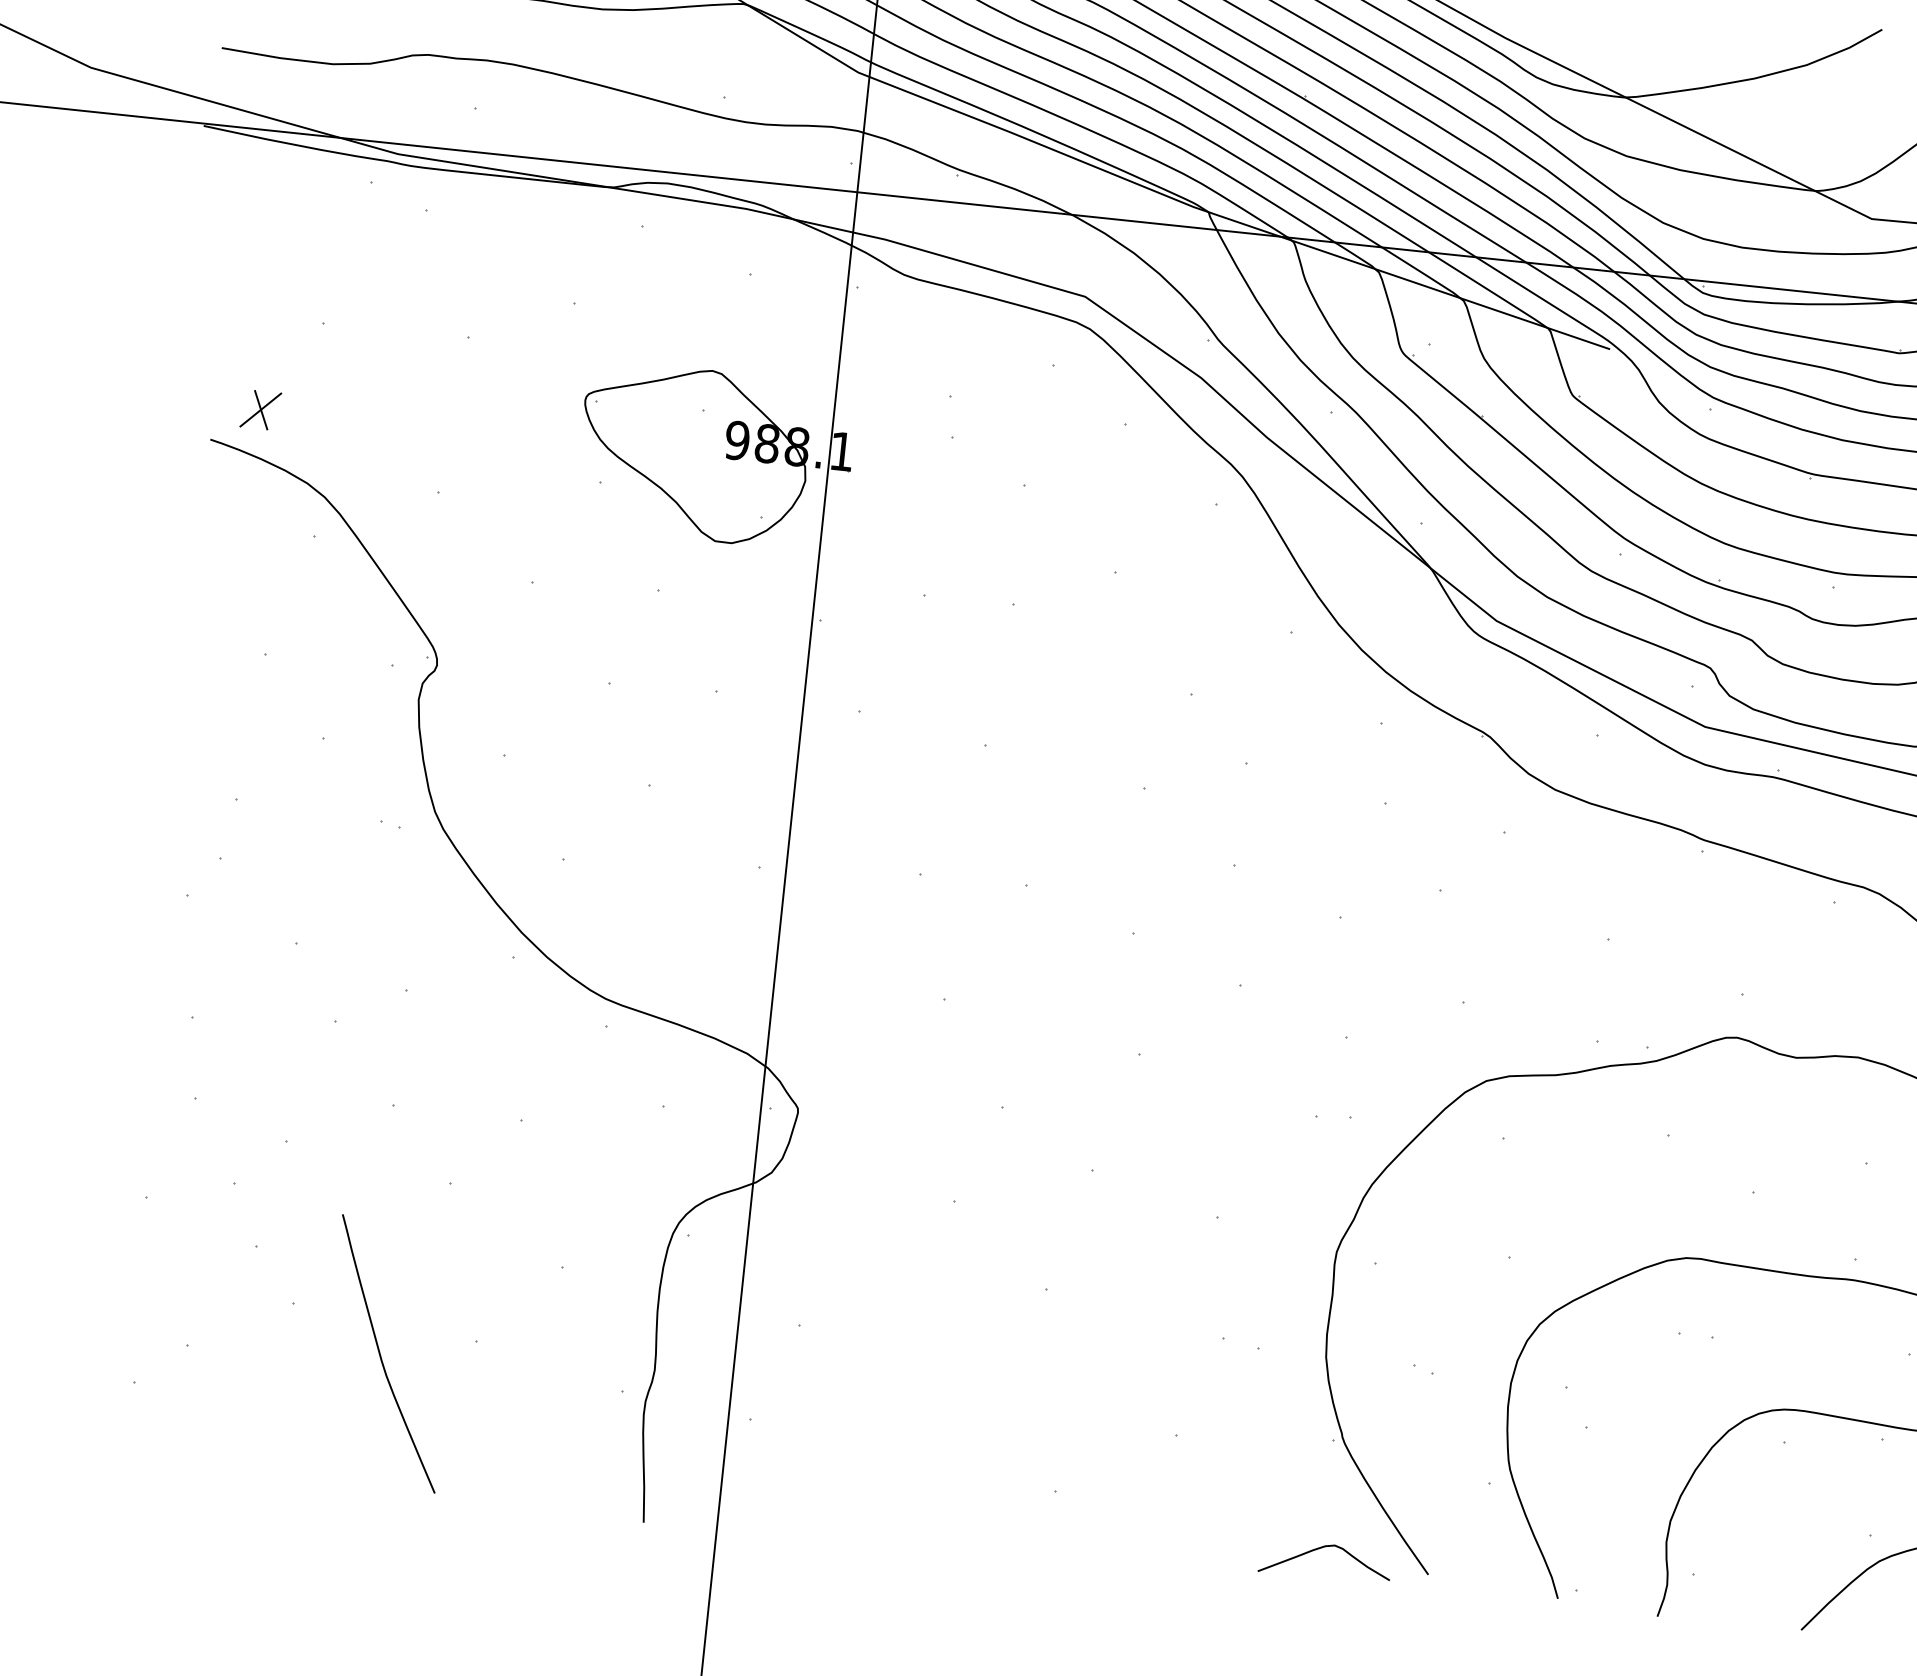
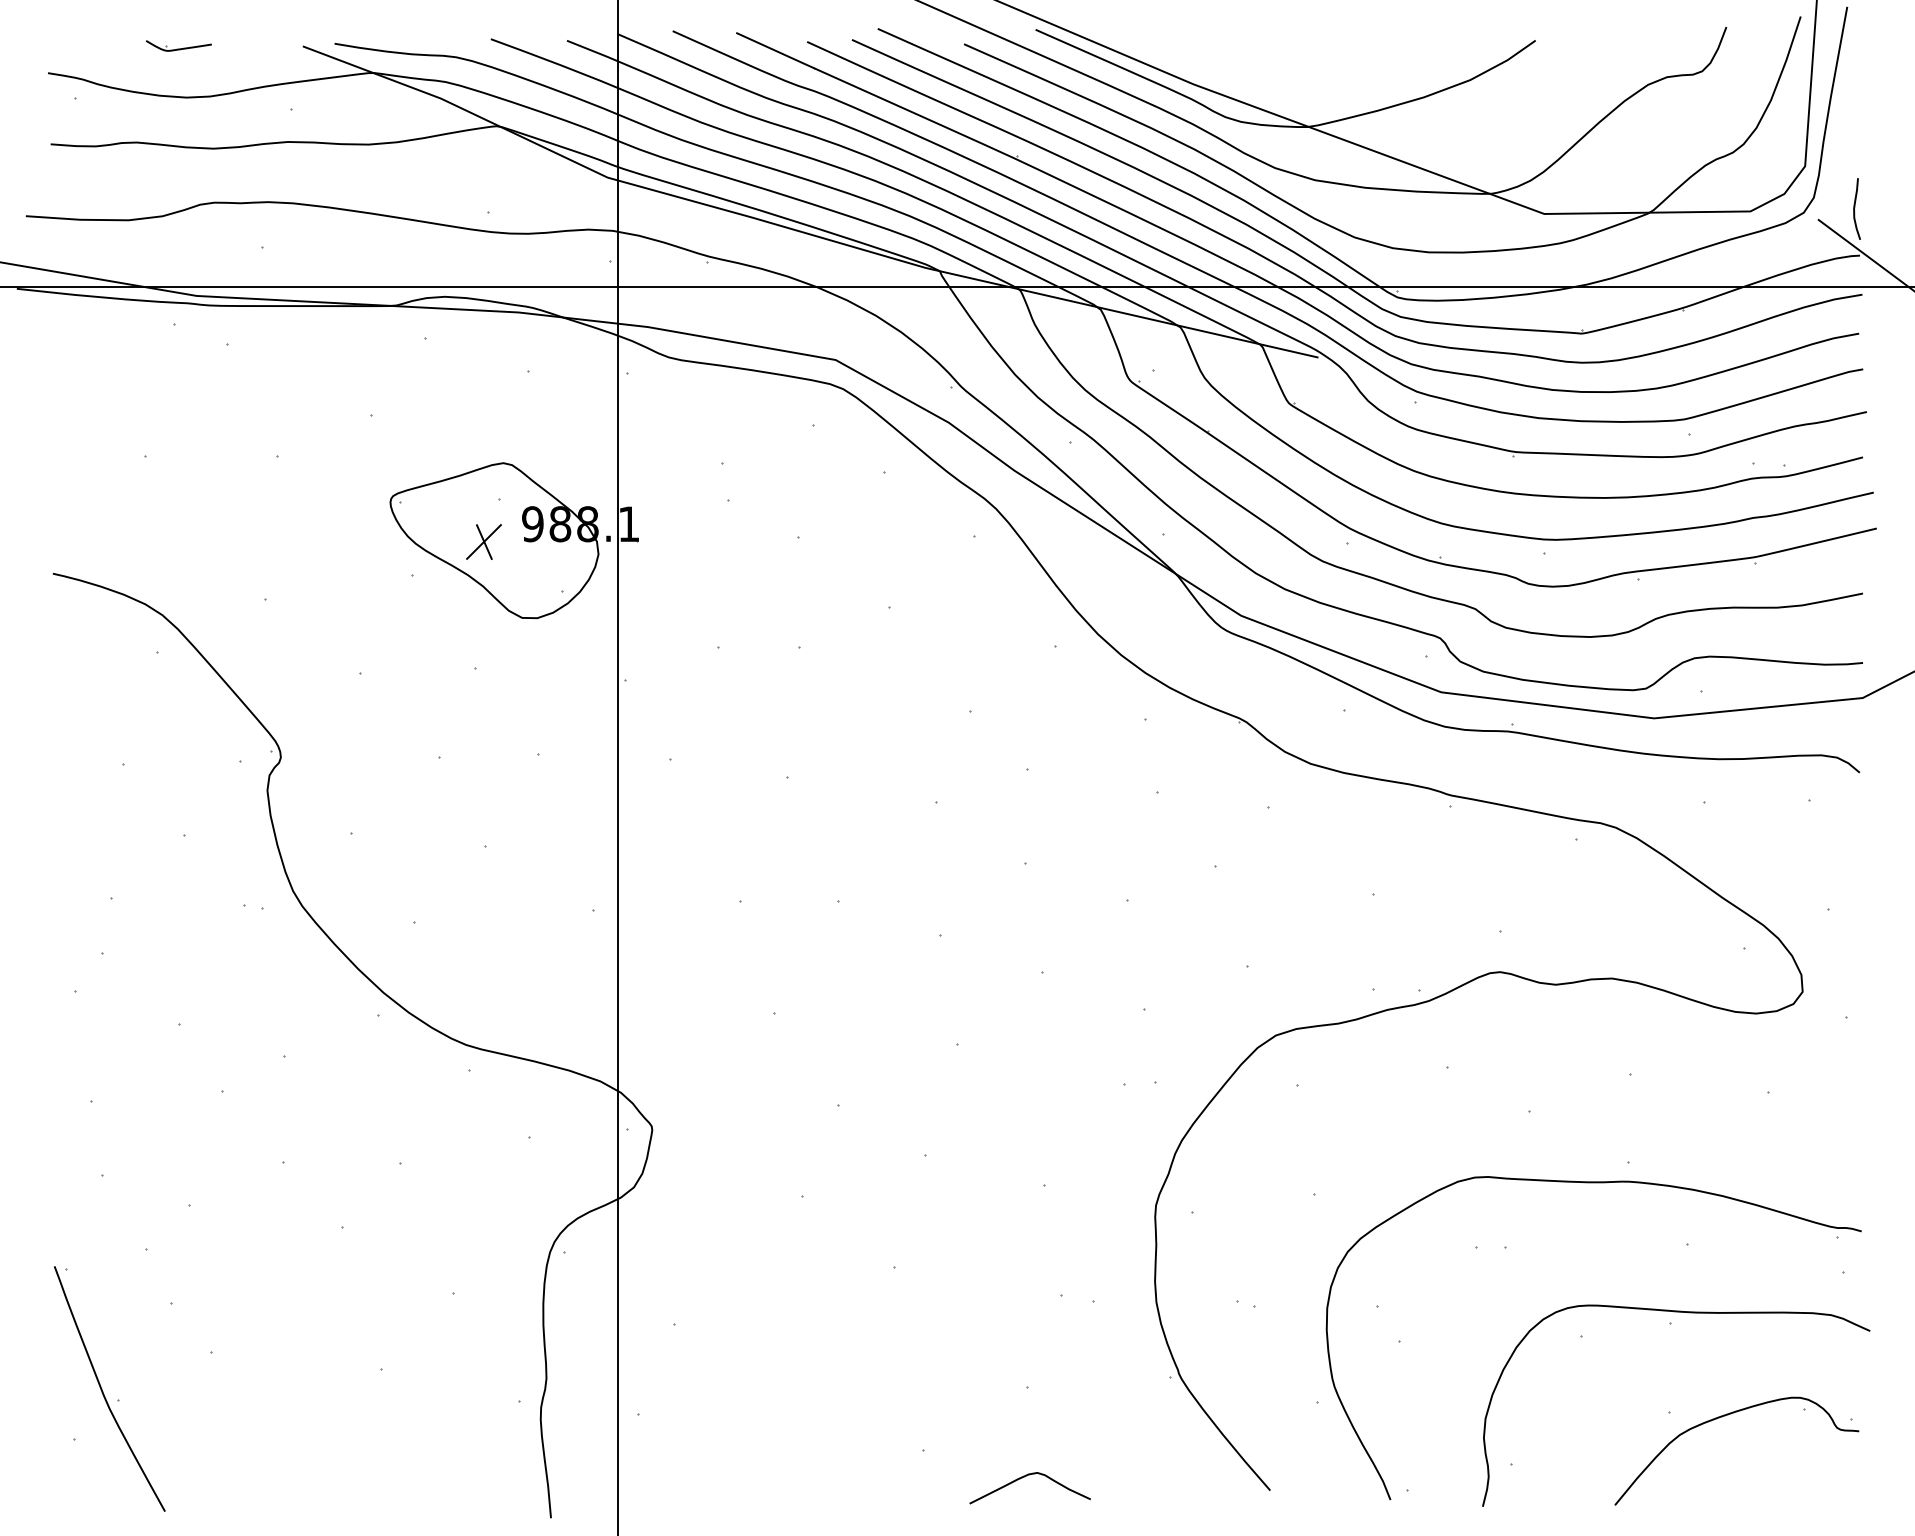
part: (260, 409) -> (483, 541), moved
curve: (381, 1355) -> (103, 1391), moved
curve: (1320, 1549) -> (1024, 1477), moved

